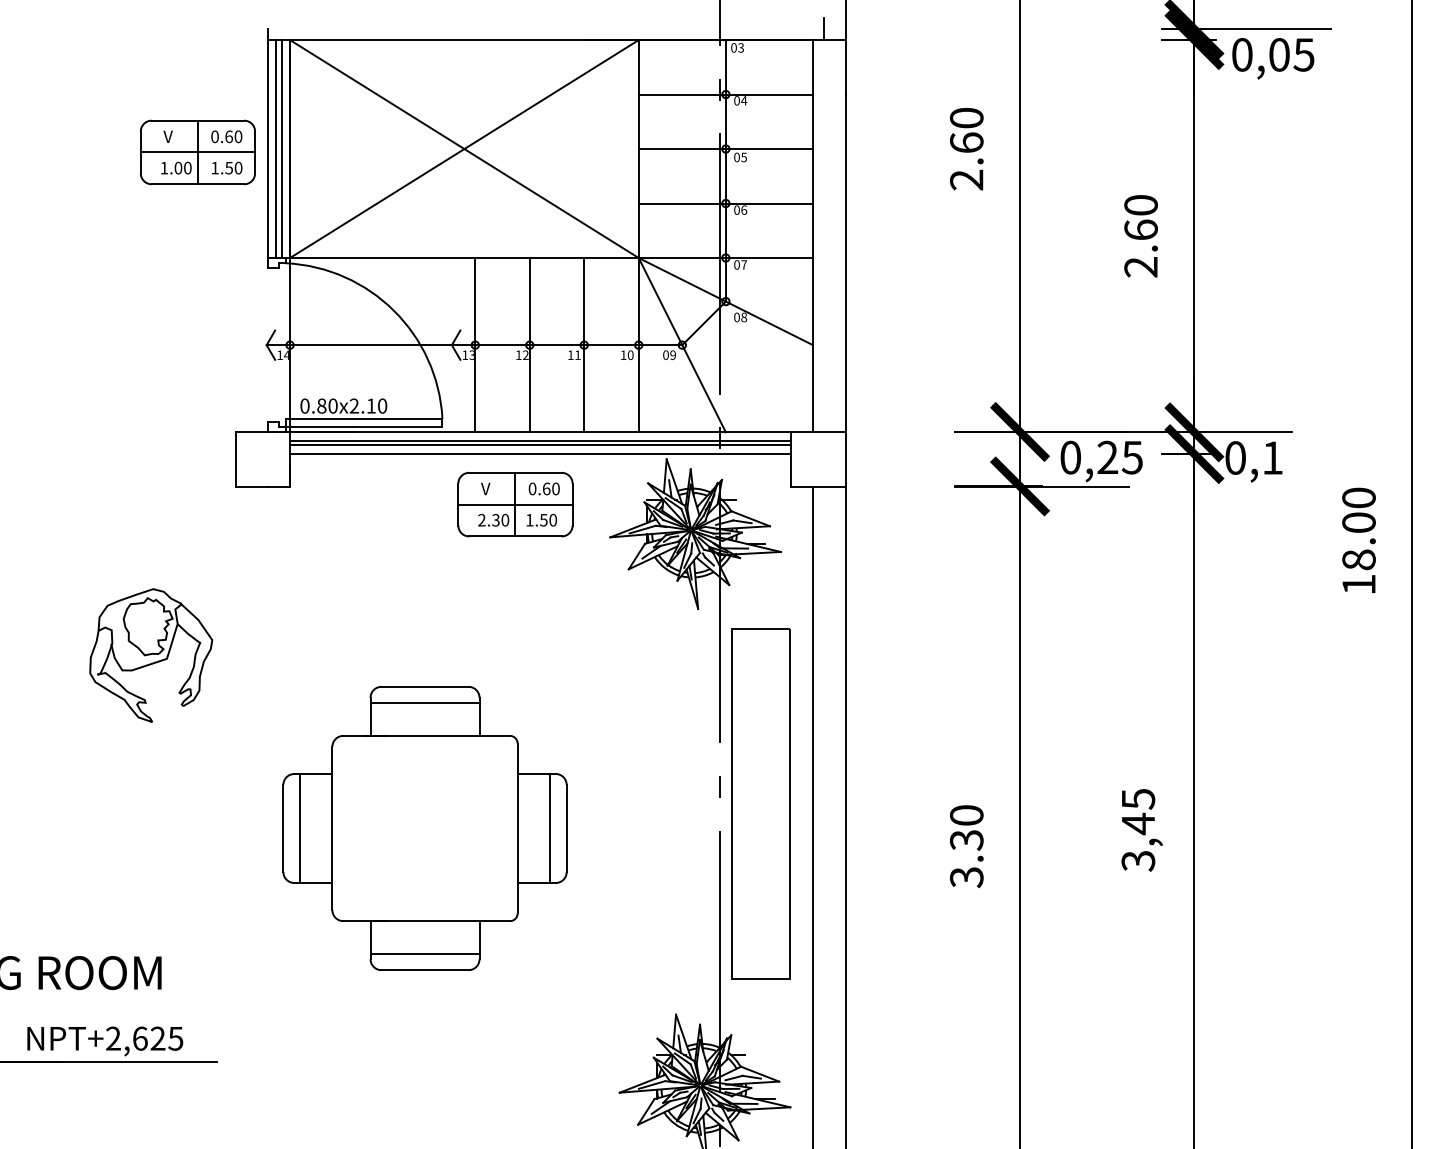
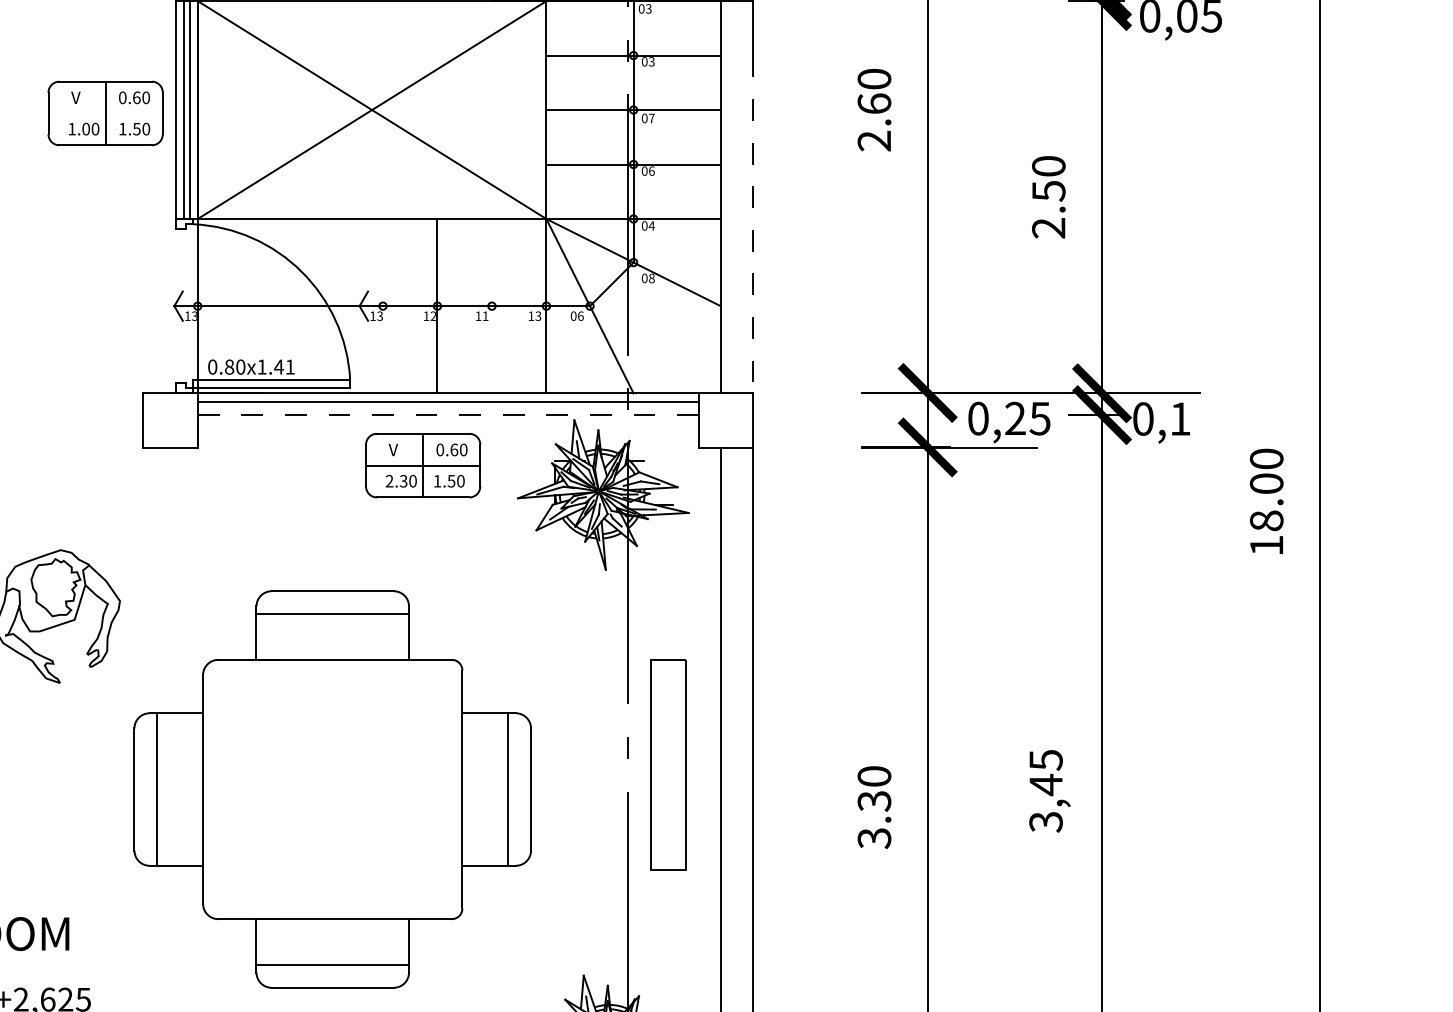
text: (744, 100) -> (652, 61), 04 -> 03
line: (197, 152) -> (105, 113), removed
text: (744, 157) -> (652, 118), 05 -> 07
text: (1140, 229) -> (1048, 190), 2.60 -> 2.50
line: (845, 263) -> (753, 224), solid -> dashed
text: (744, 264) -> (652, 225), 07 -> 04
line: (475, 345) -> (383, 306), removed
line: (584, 345) -> (492, 306), removed
text: (286, 354) -> (194, 315), 14 -> 13
text: (630, 354) -> (538, 315), 10 -> 13
text: (673, 354) -> (581, 315), 09 -> 06
text: (368, 405) -> (276, 366), 0.80x2.10 -> 0.80x1.41
line: (540, 445) -> (448, 406), removed
line: (540, 454) -> (448, 415), solid -> dashed
part: (760, 803) -> (668, 764), size x0.6
part: (424, 828) -> (332, 789), size x1.4

